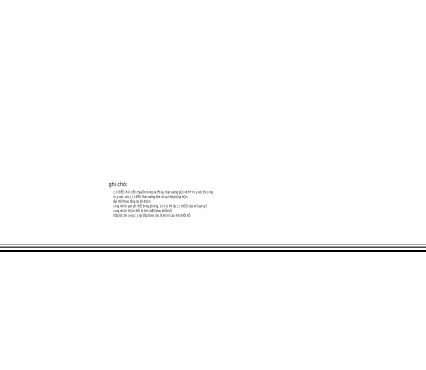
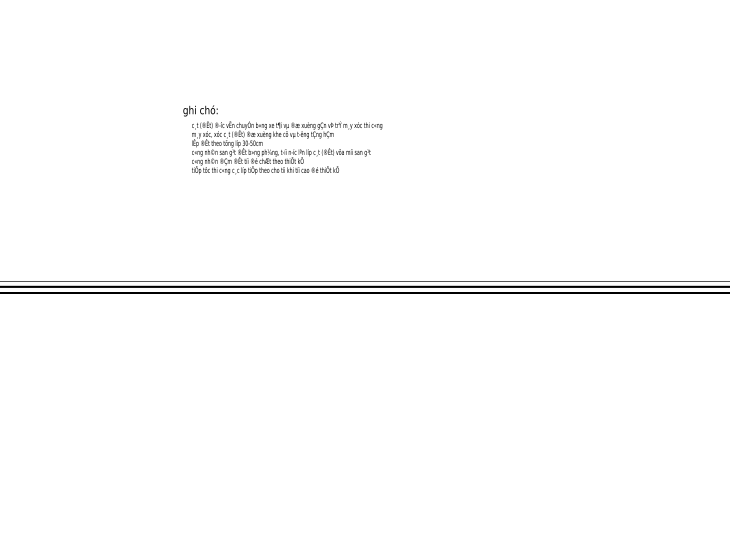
text: (160, 199) -> (282, 139), moved

